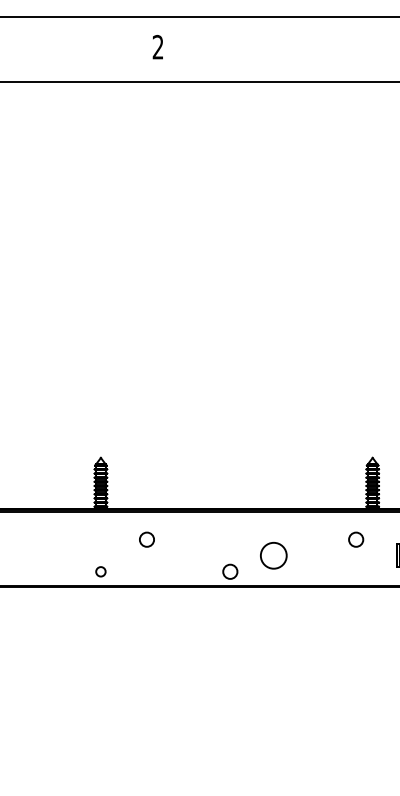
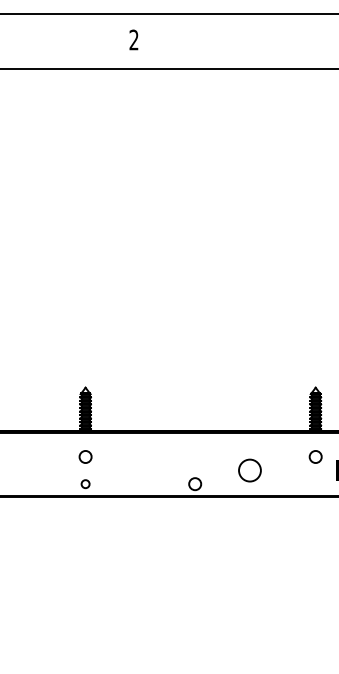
circle: (146, 539) -> (85, 456), moved
circle: (355, 539) -> (315, 456), moved
circle: (273, 555) -> (249, 470), moved

